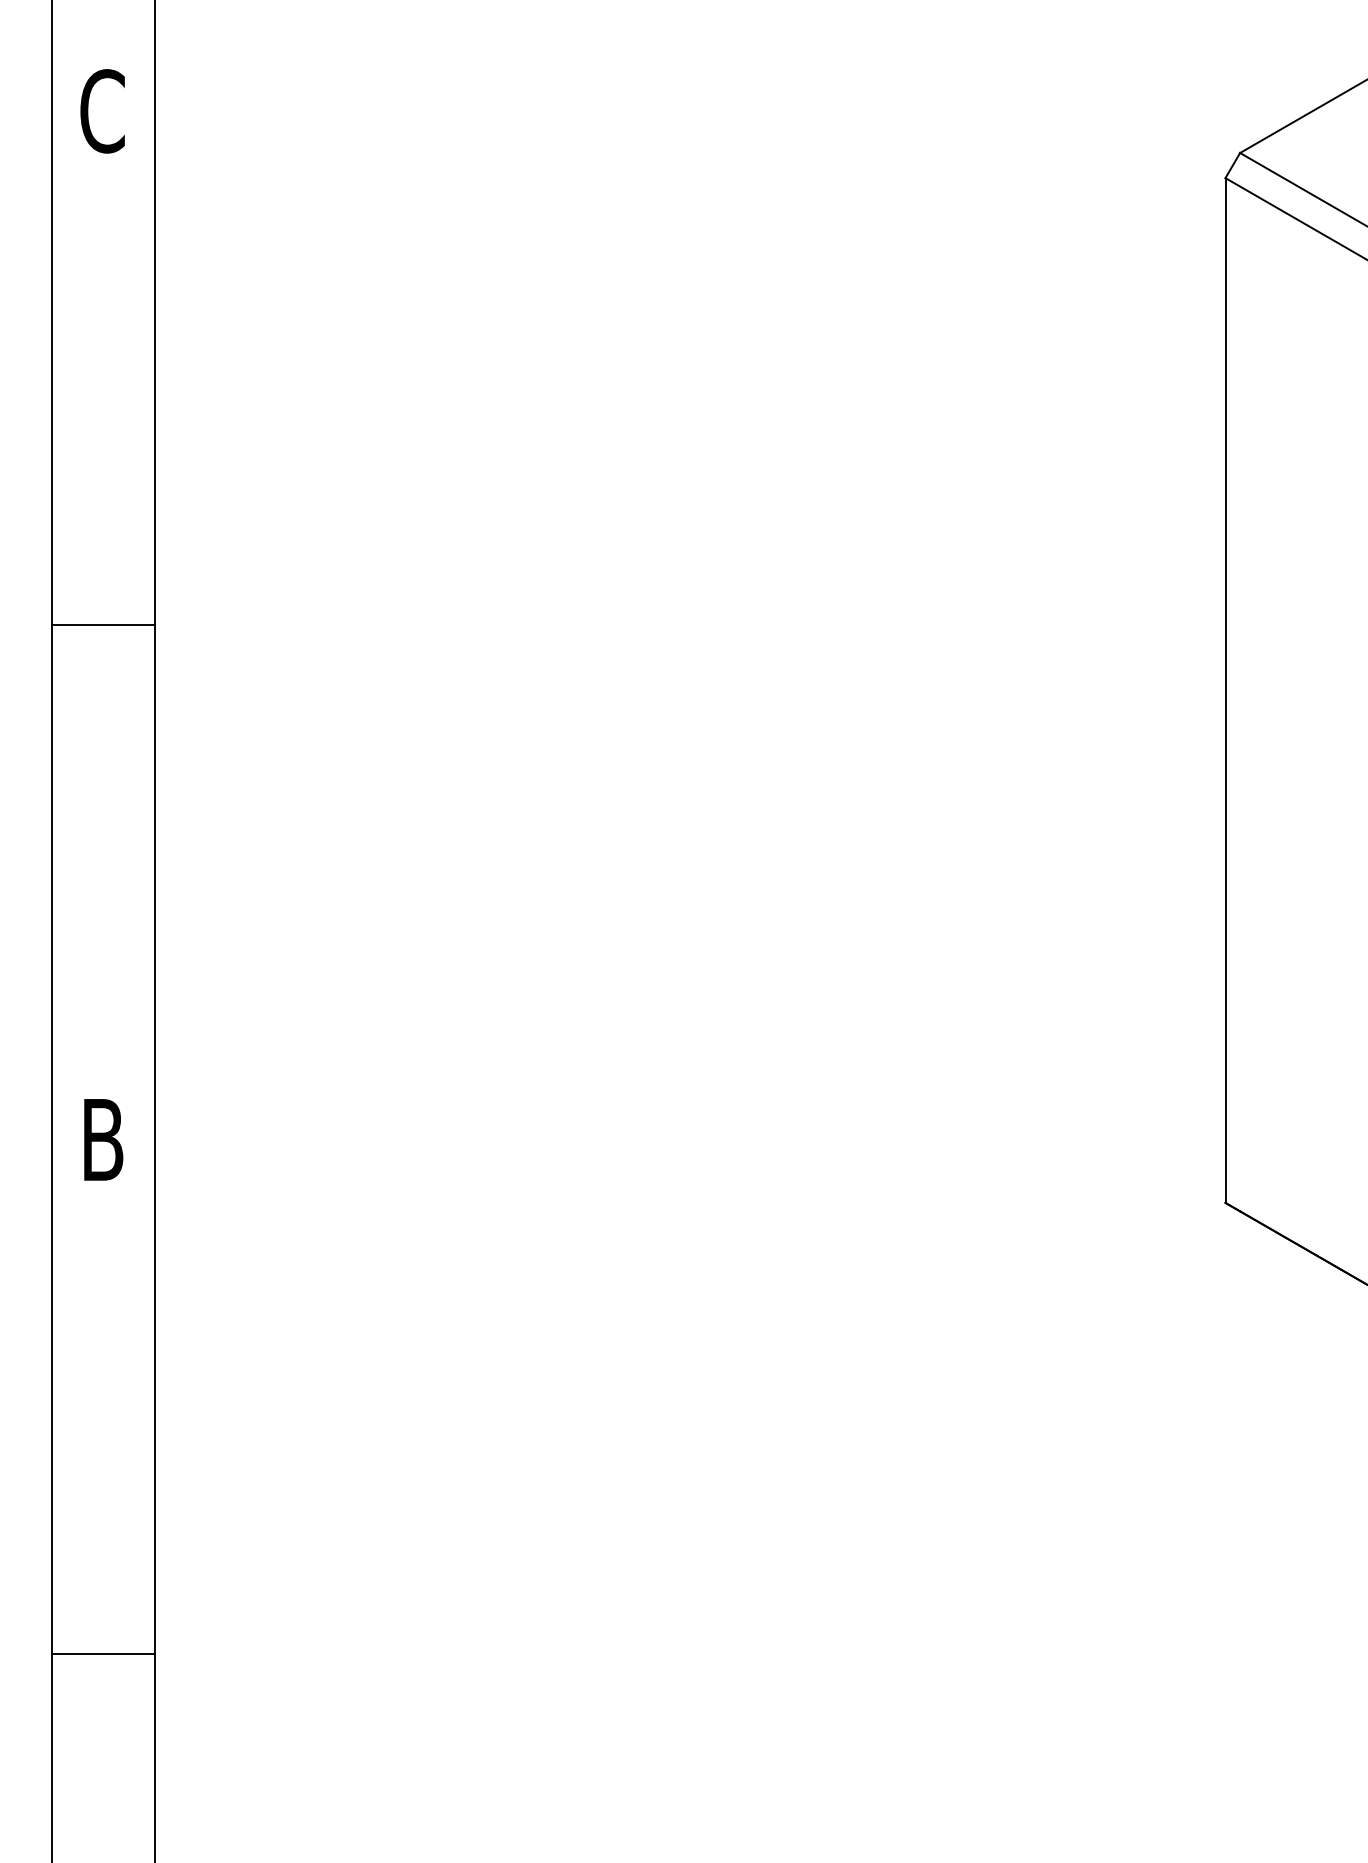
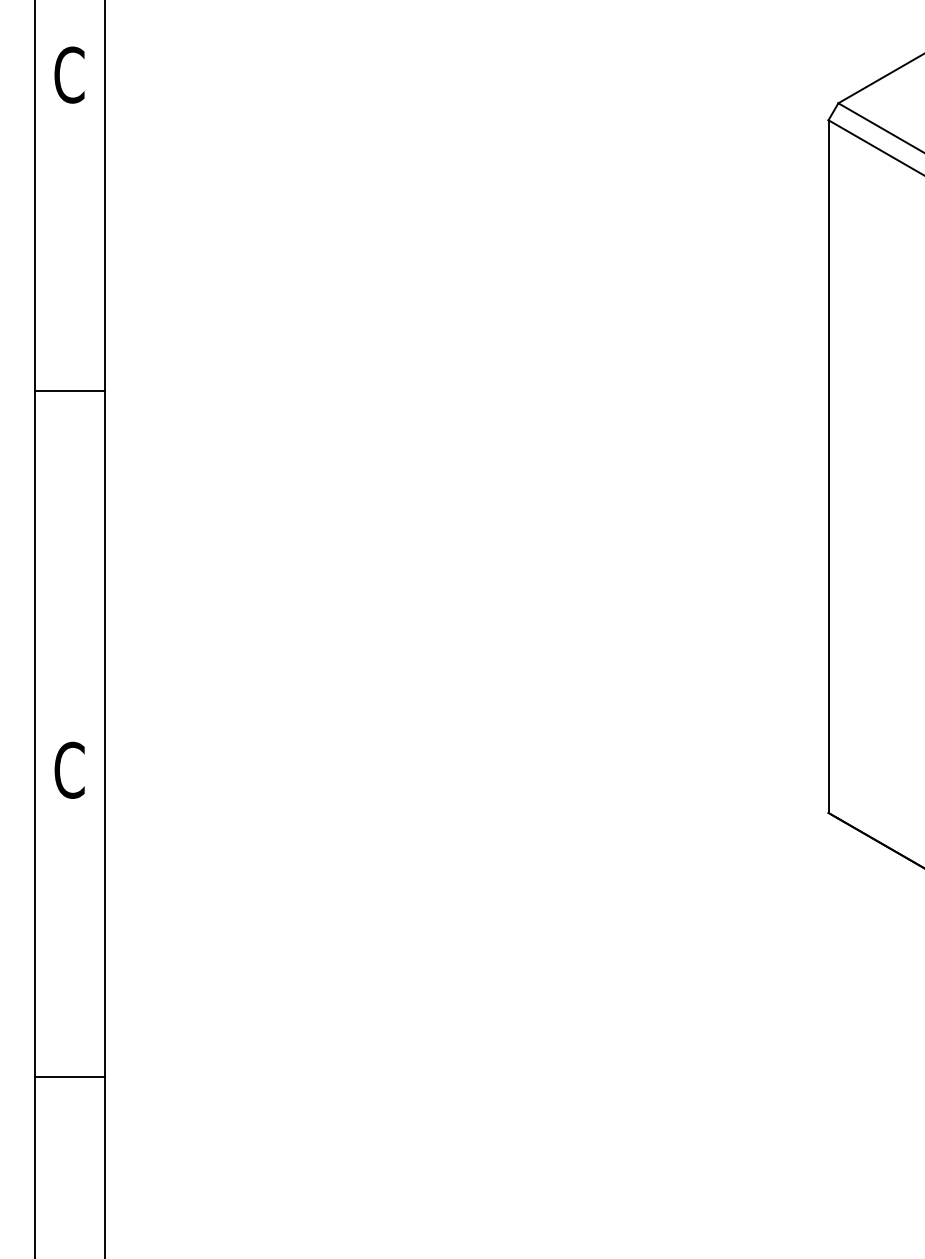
line: (102, 625) -> (69, 390), moved
text: (102, 1138) -> (69, 769), B -> C
line: (102, 1653) -> (69, 1076), moved

